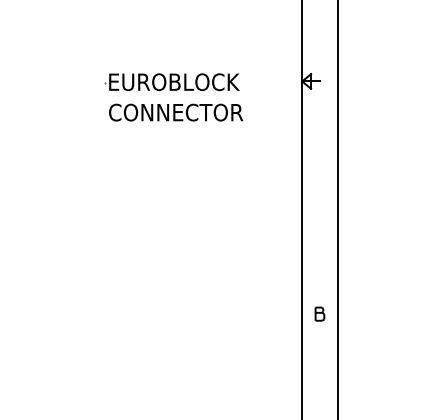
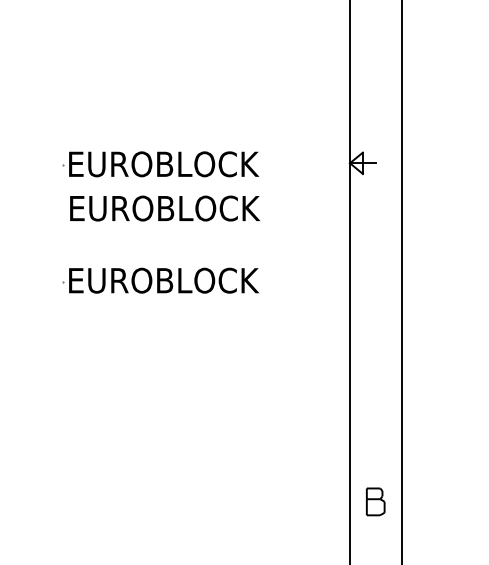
text: (176, 112) -> (167, 208), CONNECTOR -> EUROBLOCK
part: (171, 162) -> (159, 281), added
part: (319, 313) -> (375, 500), size x1.4

